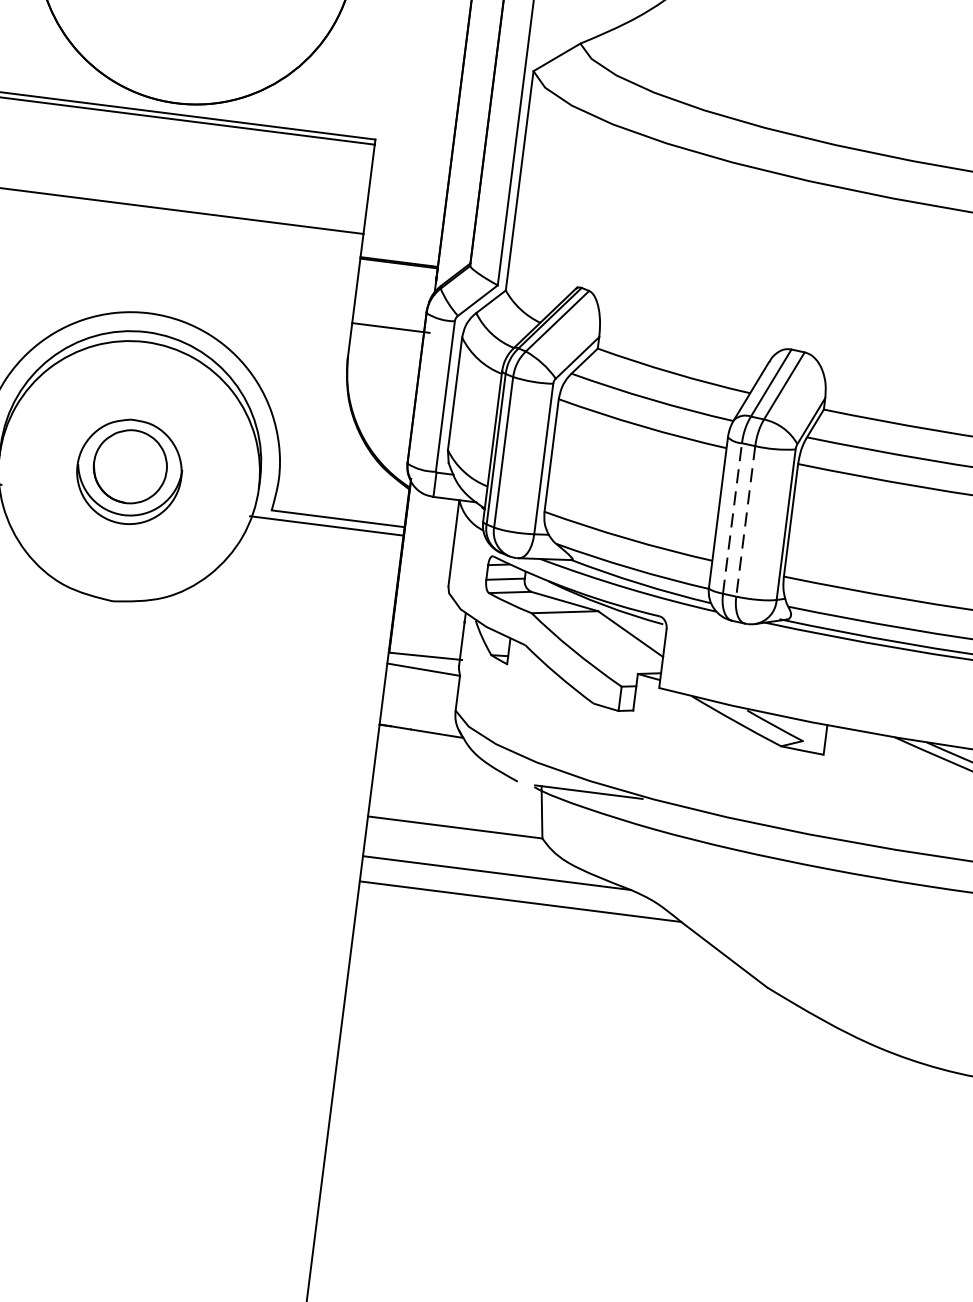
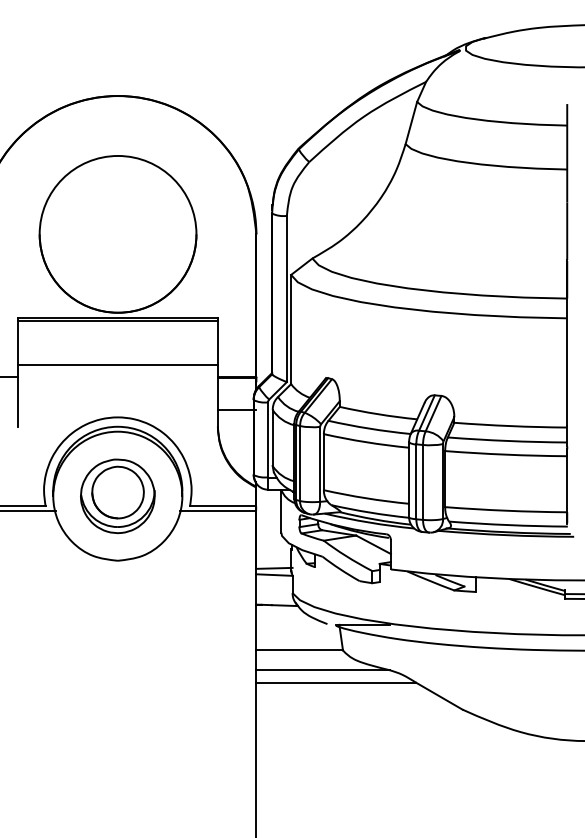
part: (128, 472) -> (117, 496), size x1.43
line: (732, 517) -> (416, 481), dashed -> solid
line: (746, 521) -> (423, 482), dashed -> solid

